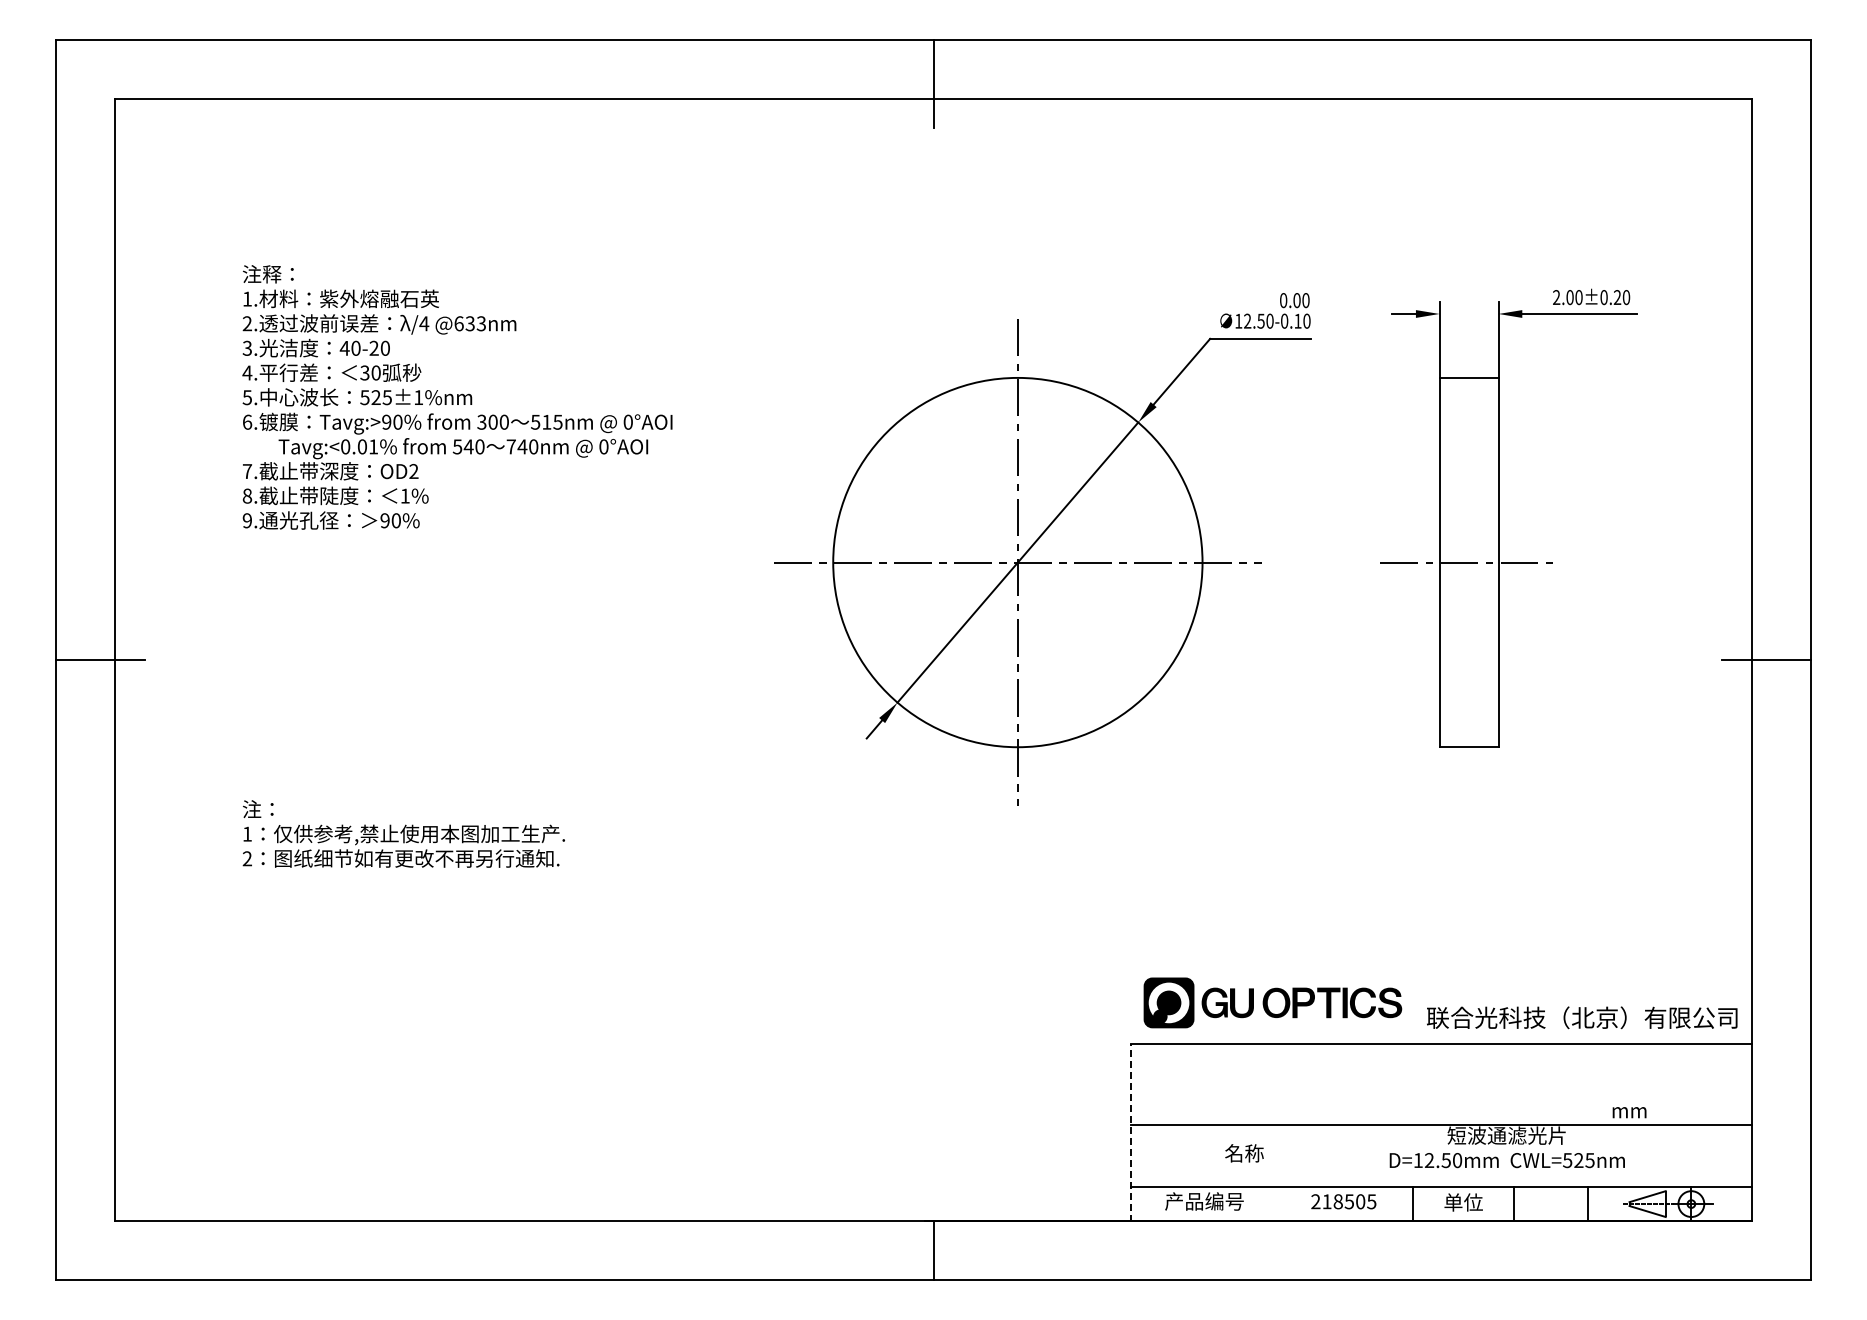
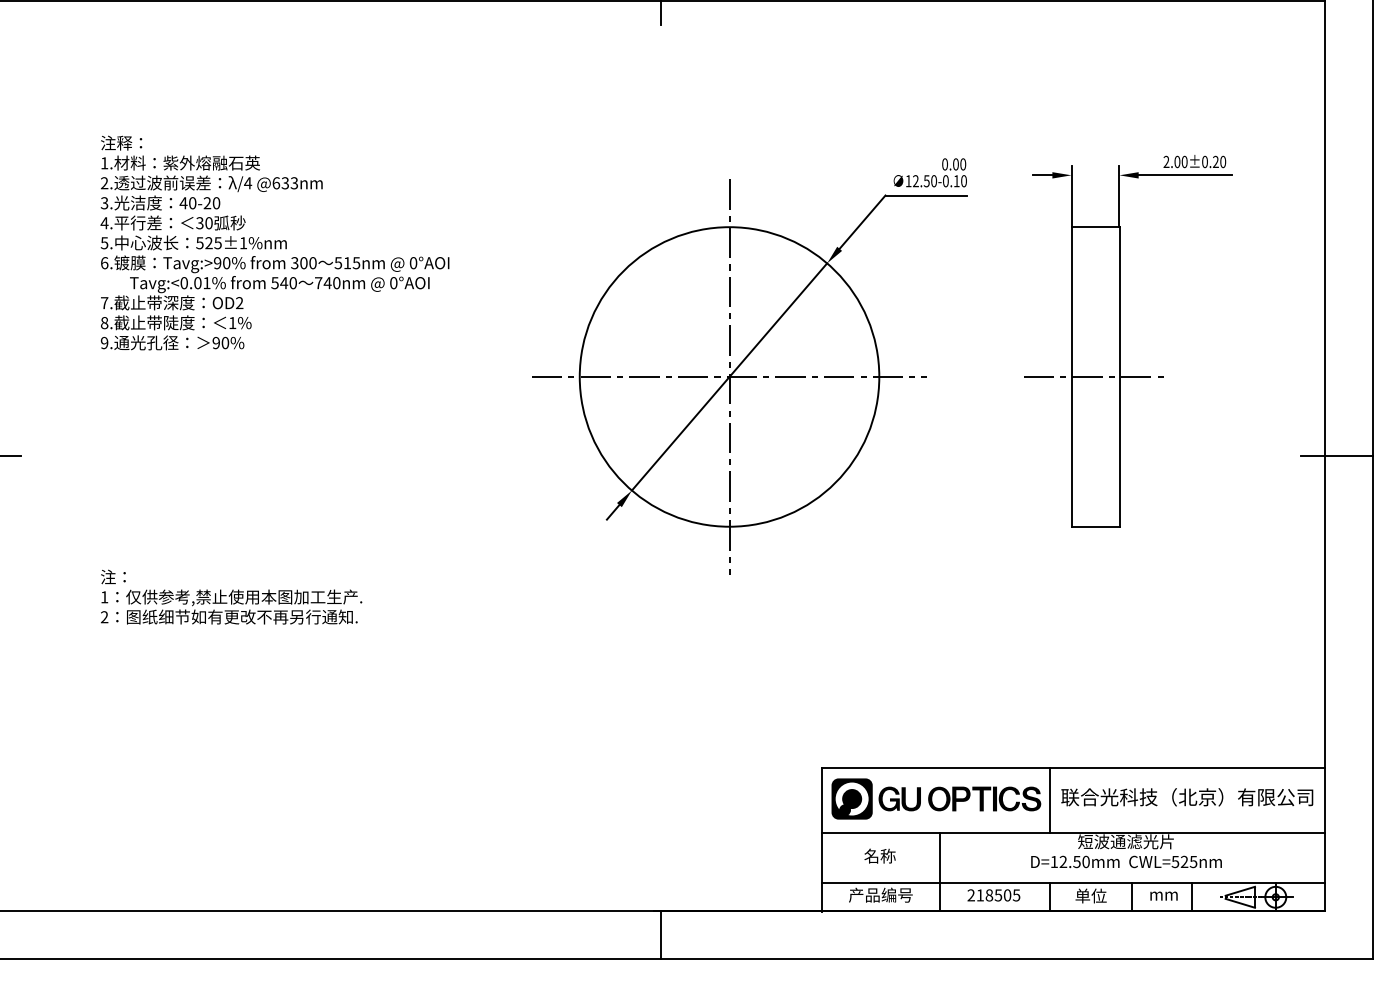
part: (1272, 1002) -> (936, 798), moved
text: (1582, 1017) -> (1187, 797), moved
line: (1412, 1084) -> (1049, 800), added
text: (1629, 1112) -> (1163, 896), moved
line: (1131, 1133) -> (821, 840), dashed -> solid
text: (1244, 1153) -> (880, 856), moved
line: (1277, 1172) -> (940, 871), added

